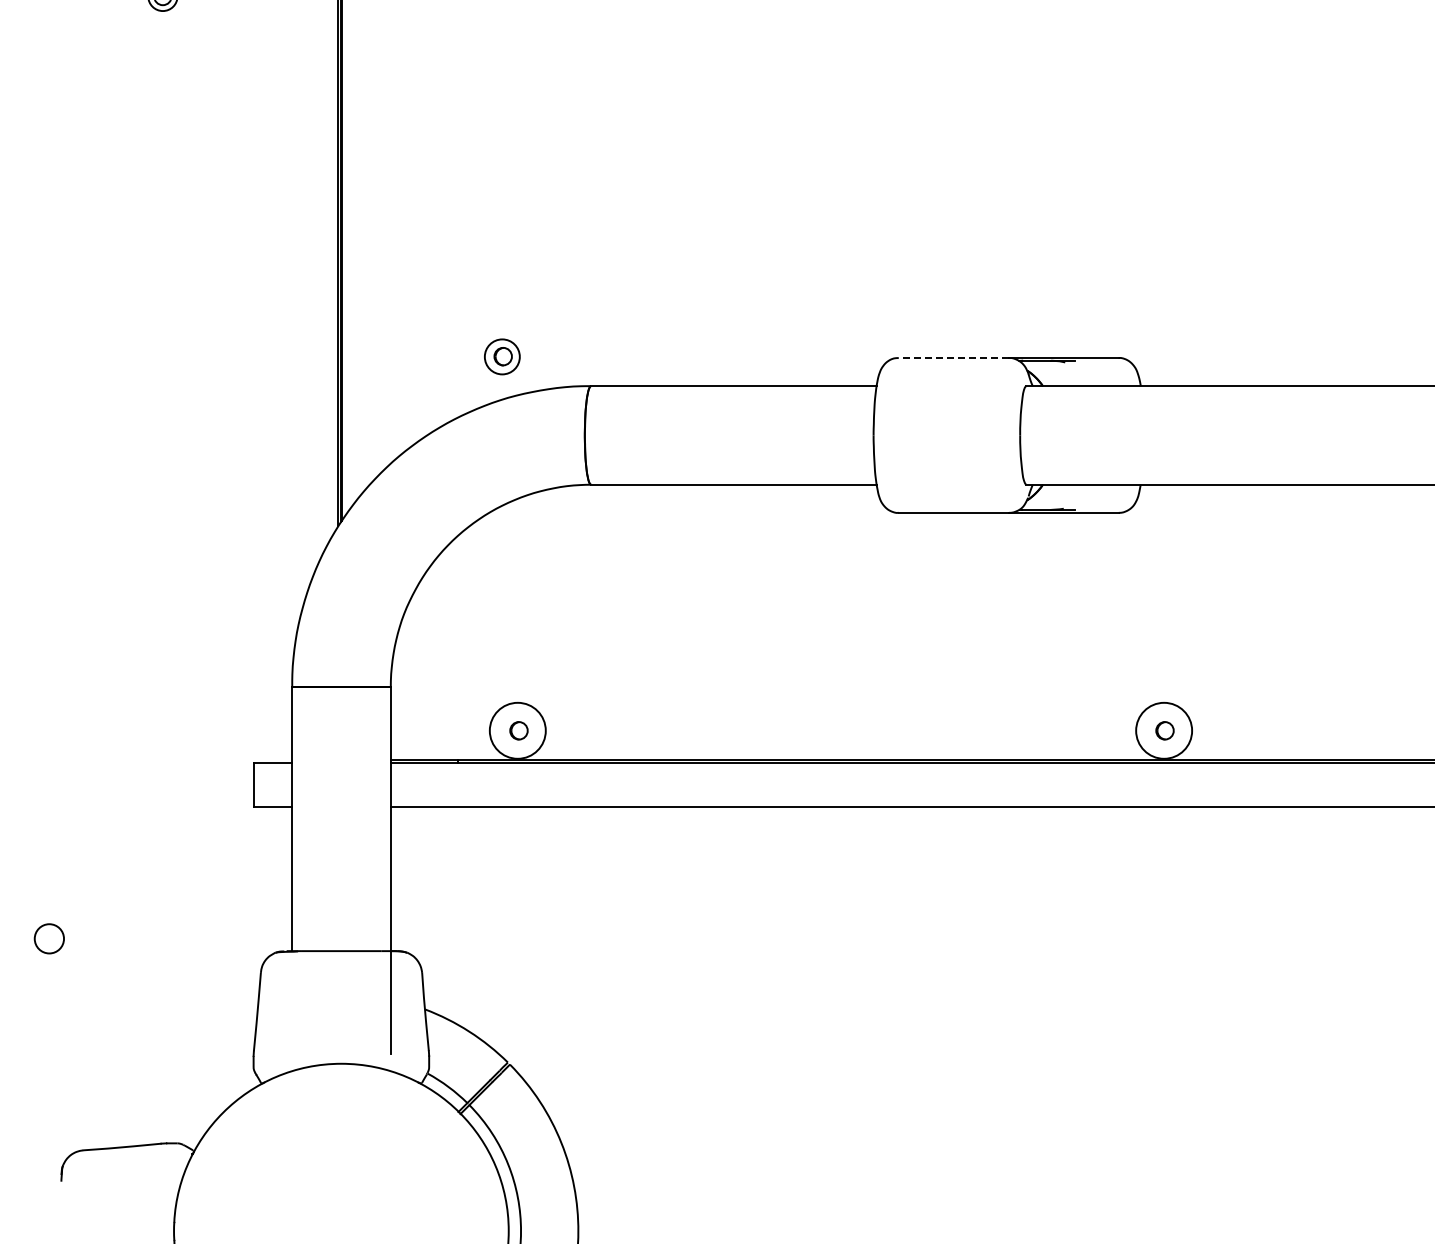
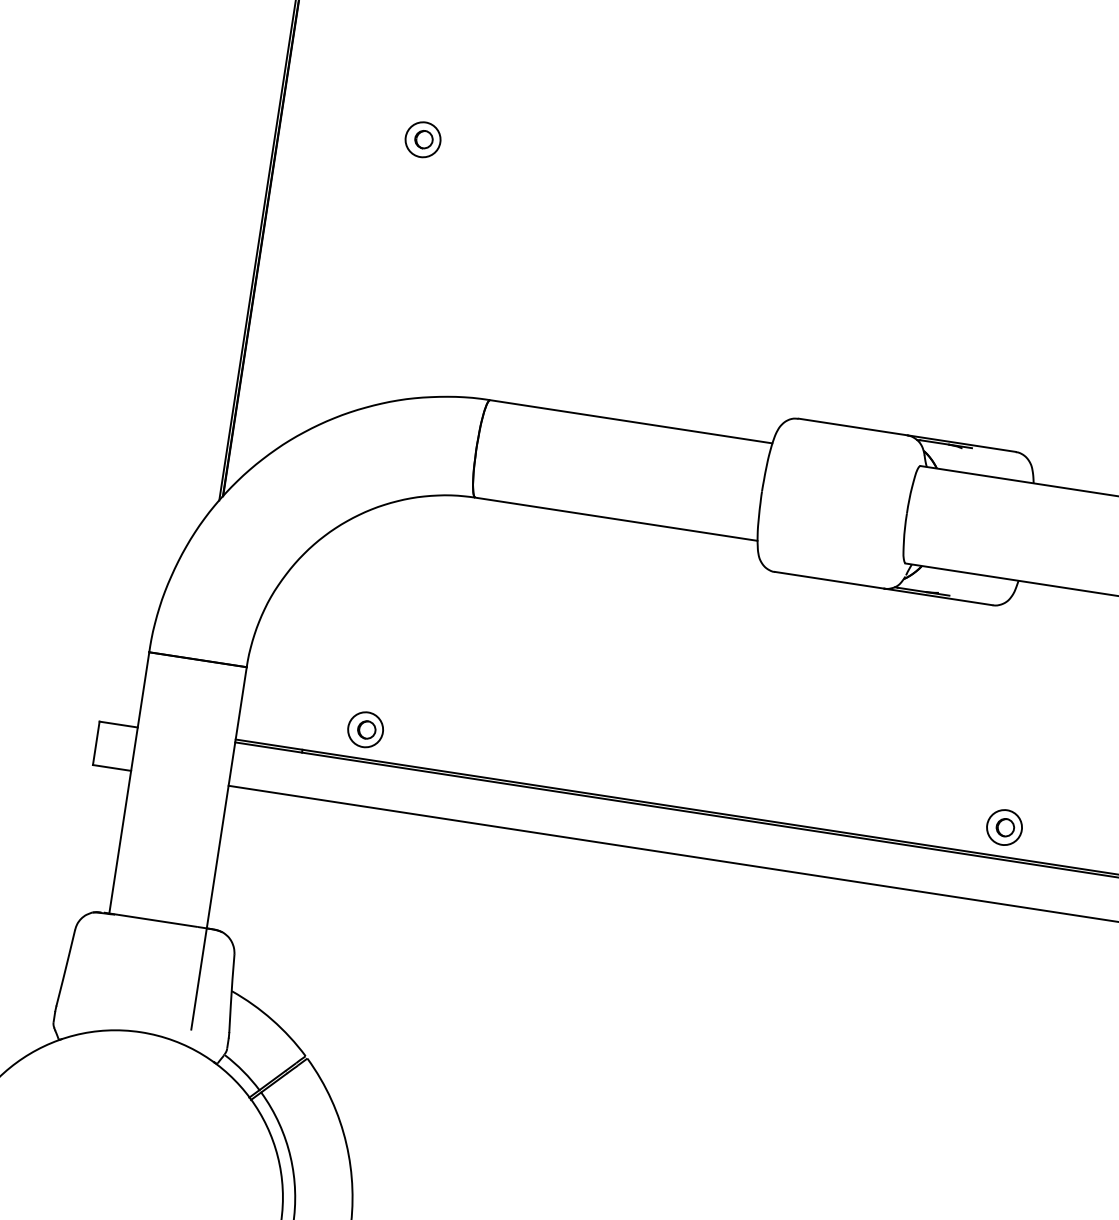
part: (502, 356) -> (423, 139), moved
line: (953, 357) -> (852, 426), dashed -> solid
circle: (517, 730) -> (365, 729), size x0.62
circle: (1163, 730) -> (1003, 827), size x0.62

